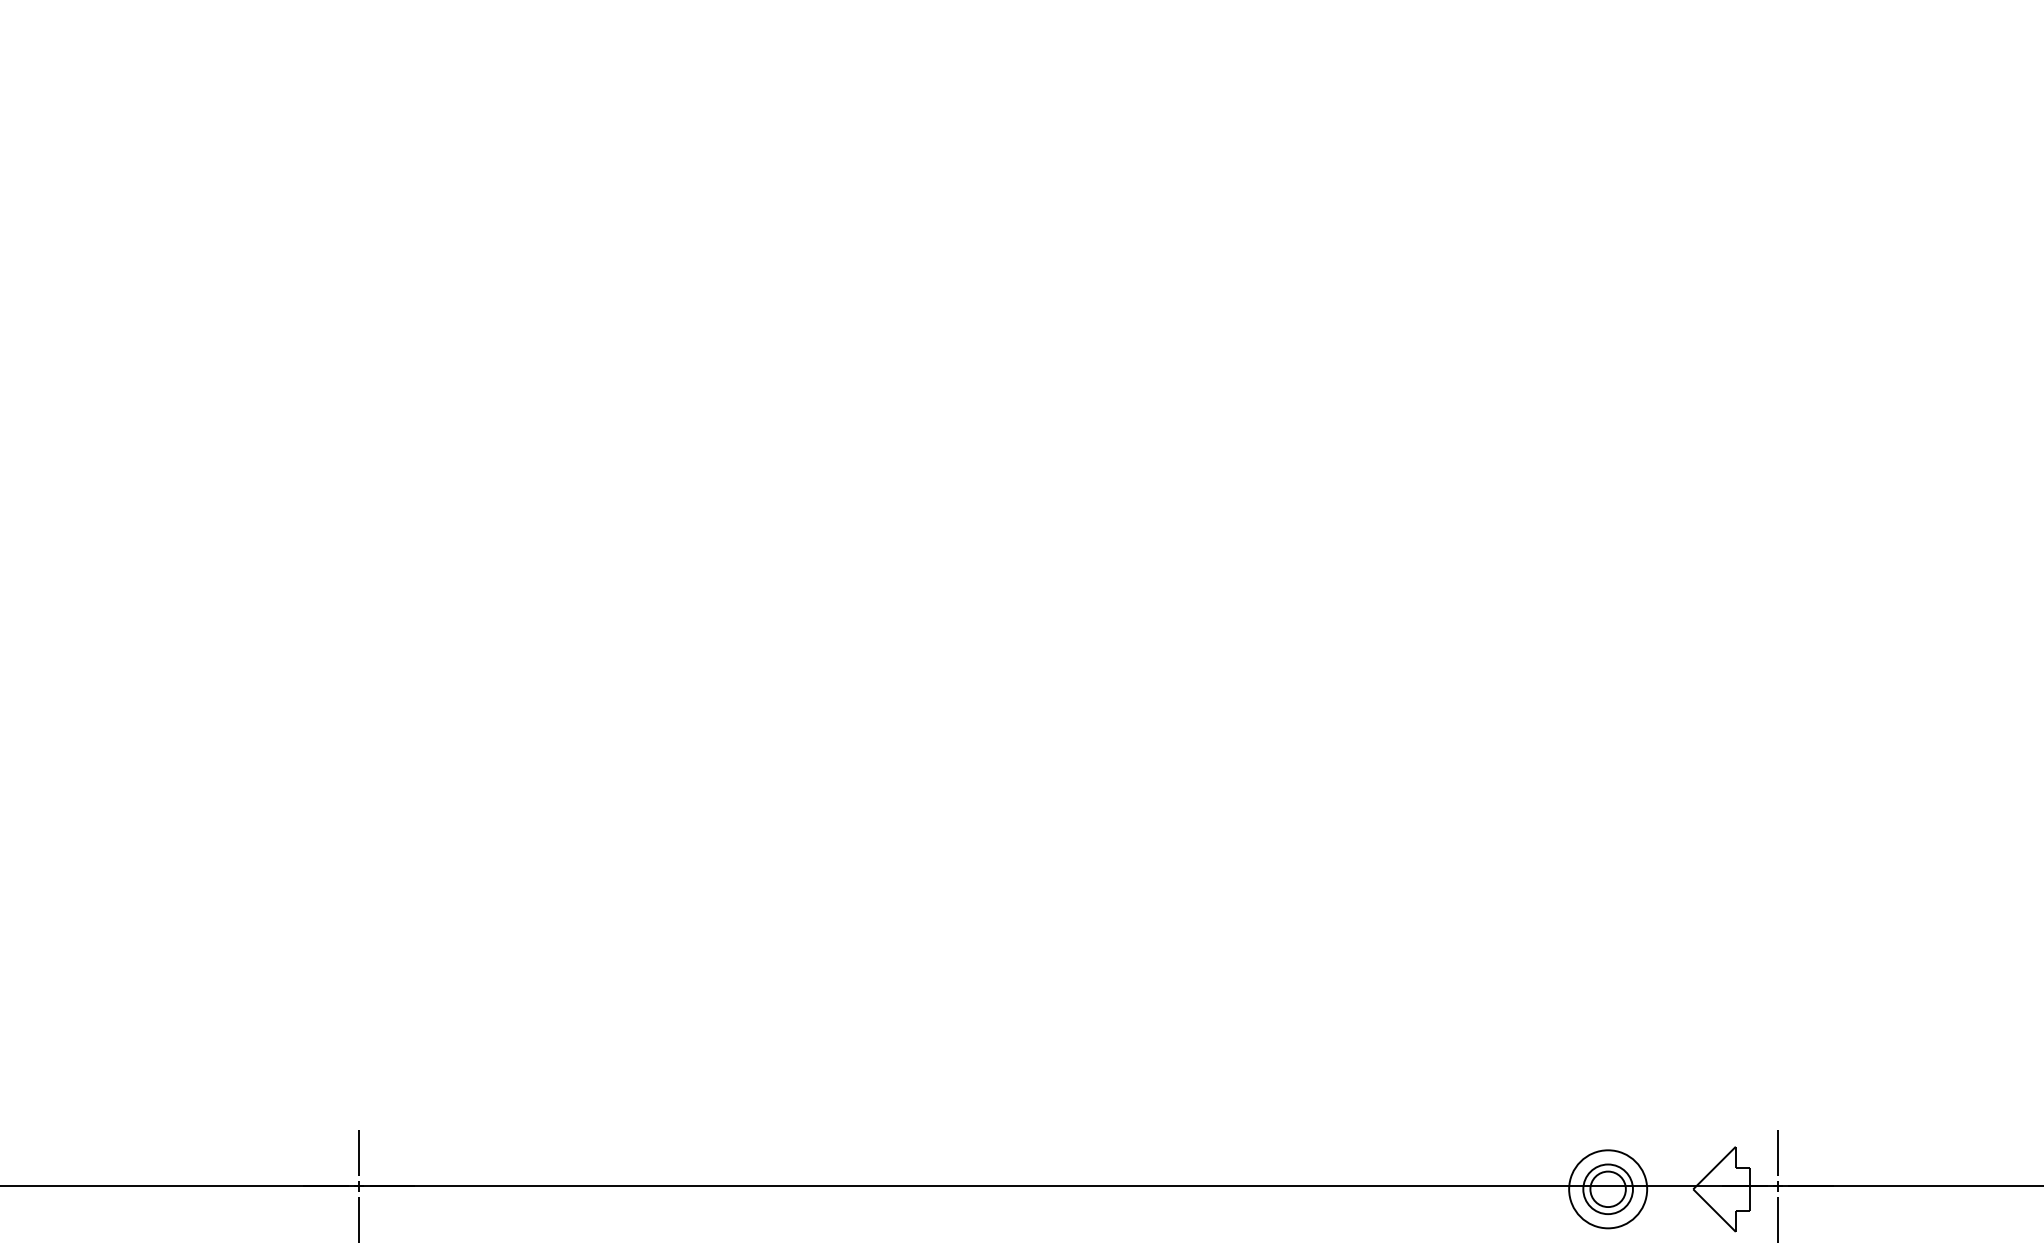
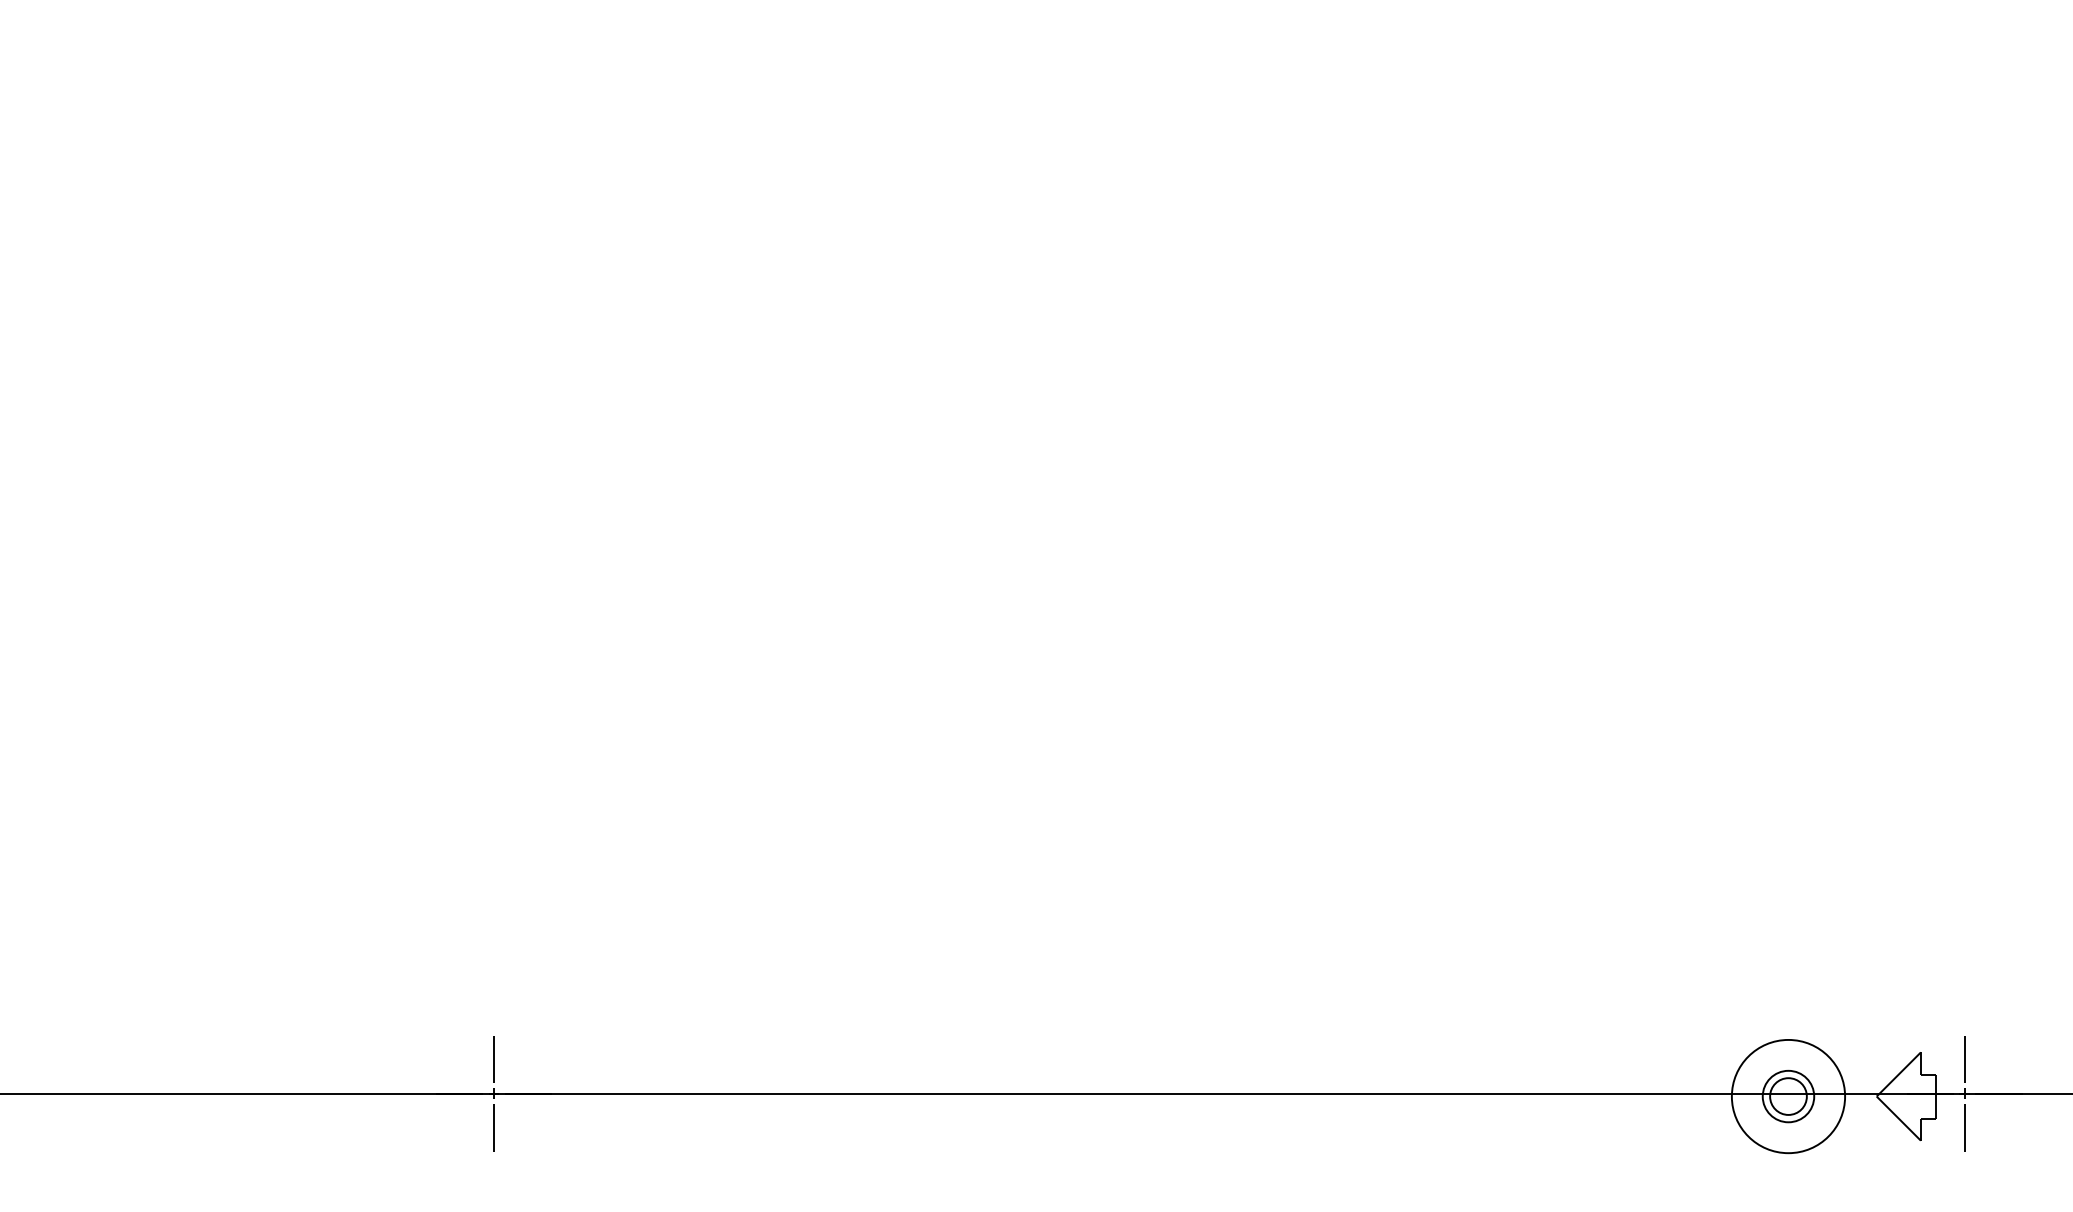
circle: (1608, 1189) -> (1788, 1096), size x1.4

